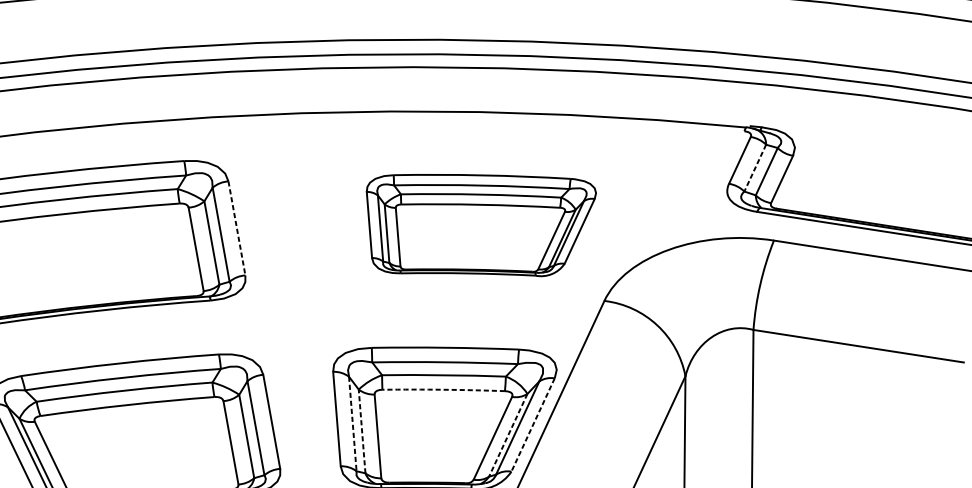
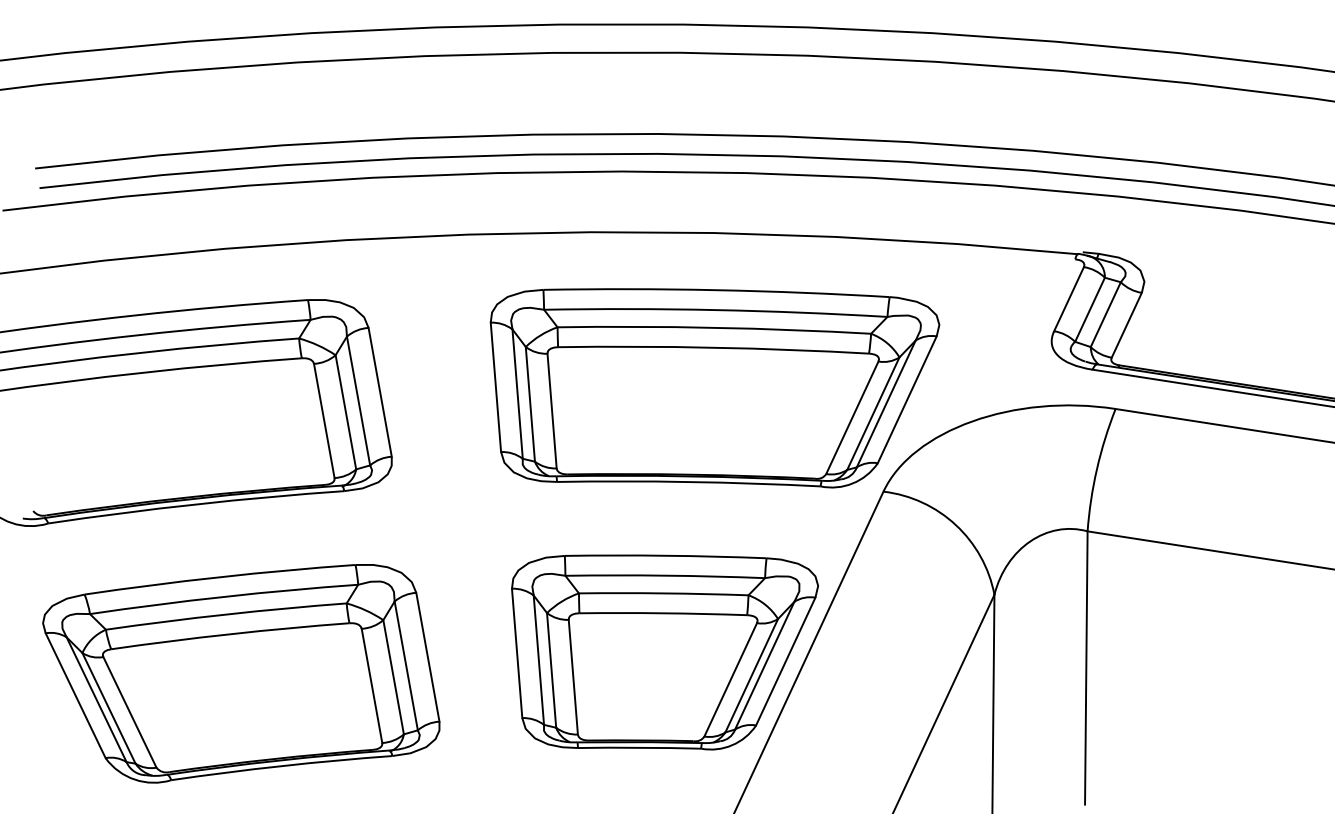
line: (754, 168) -> (1089, 310), dashed -> solid
part: (481, 225) -> (714, 388), size x1.43
line: (237, 228) -> (380, 392), dashed -> solid
arc: (443, 389) -> (663, 613), dashed -> solid
line: (352, 424) -> (538, 660), dashed -> solid
line: (532, 425) -> (785, 662), dashed -> solid
line: (362, 431) -> (551, 670), dashed -> solid
line: (508, 435) -> (751, 675), dashed -> solid

